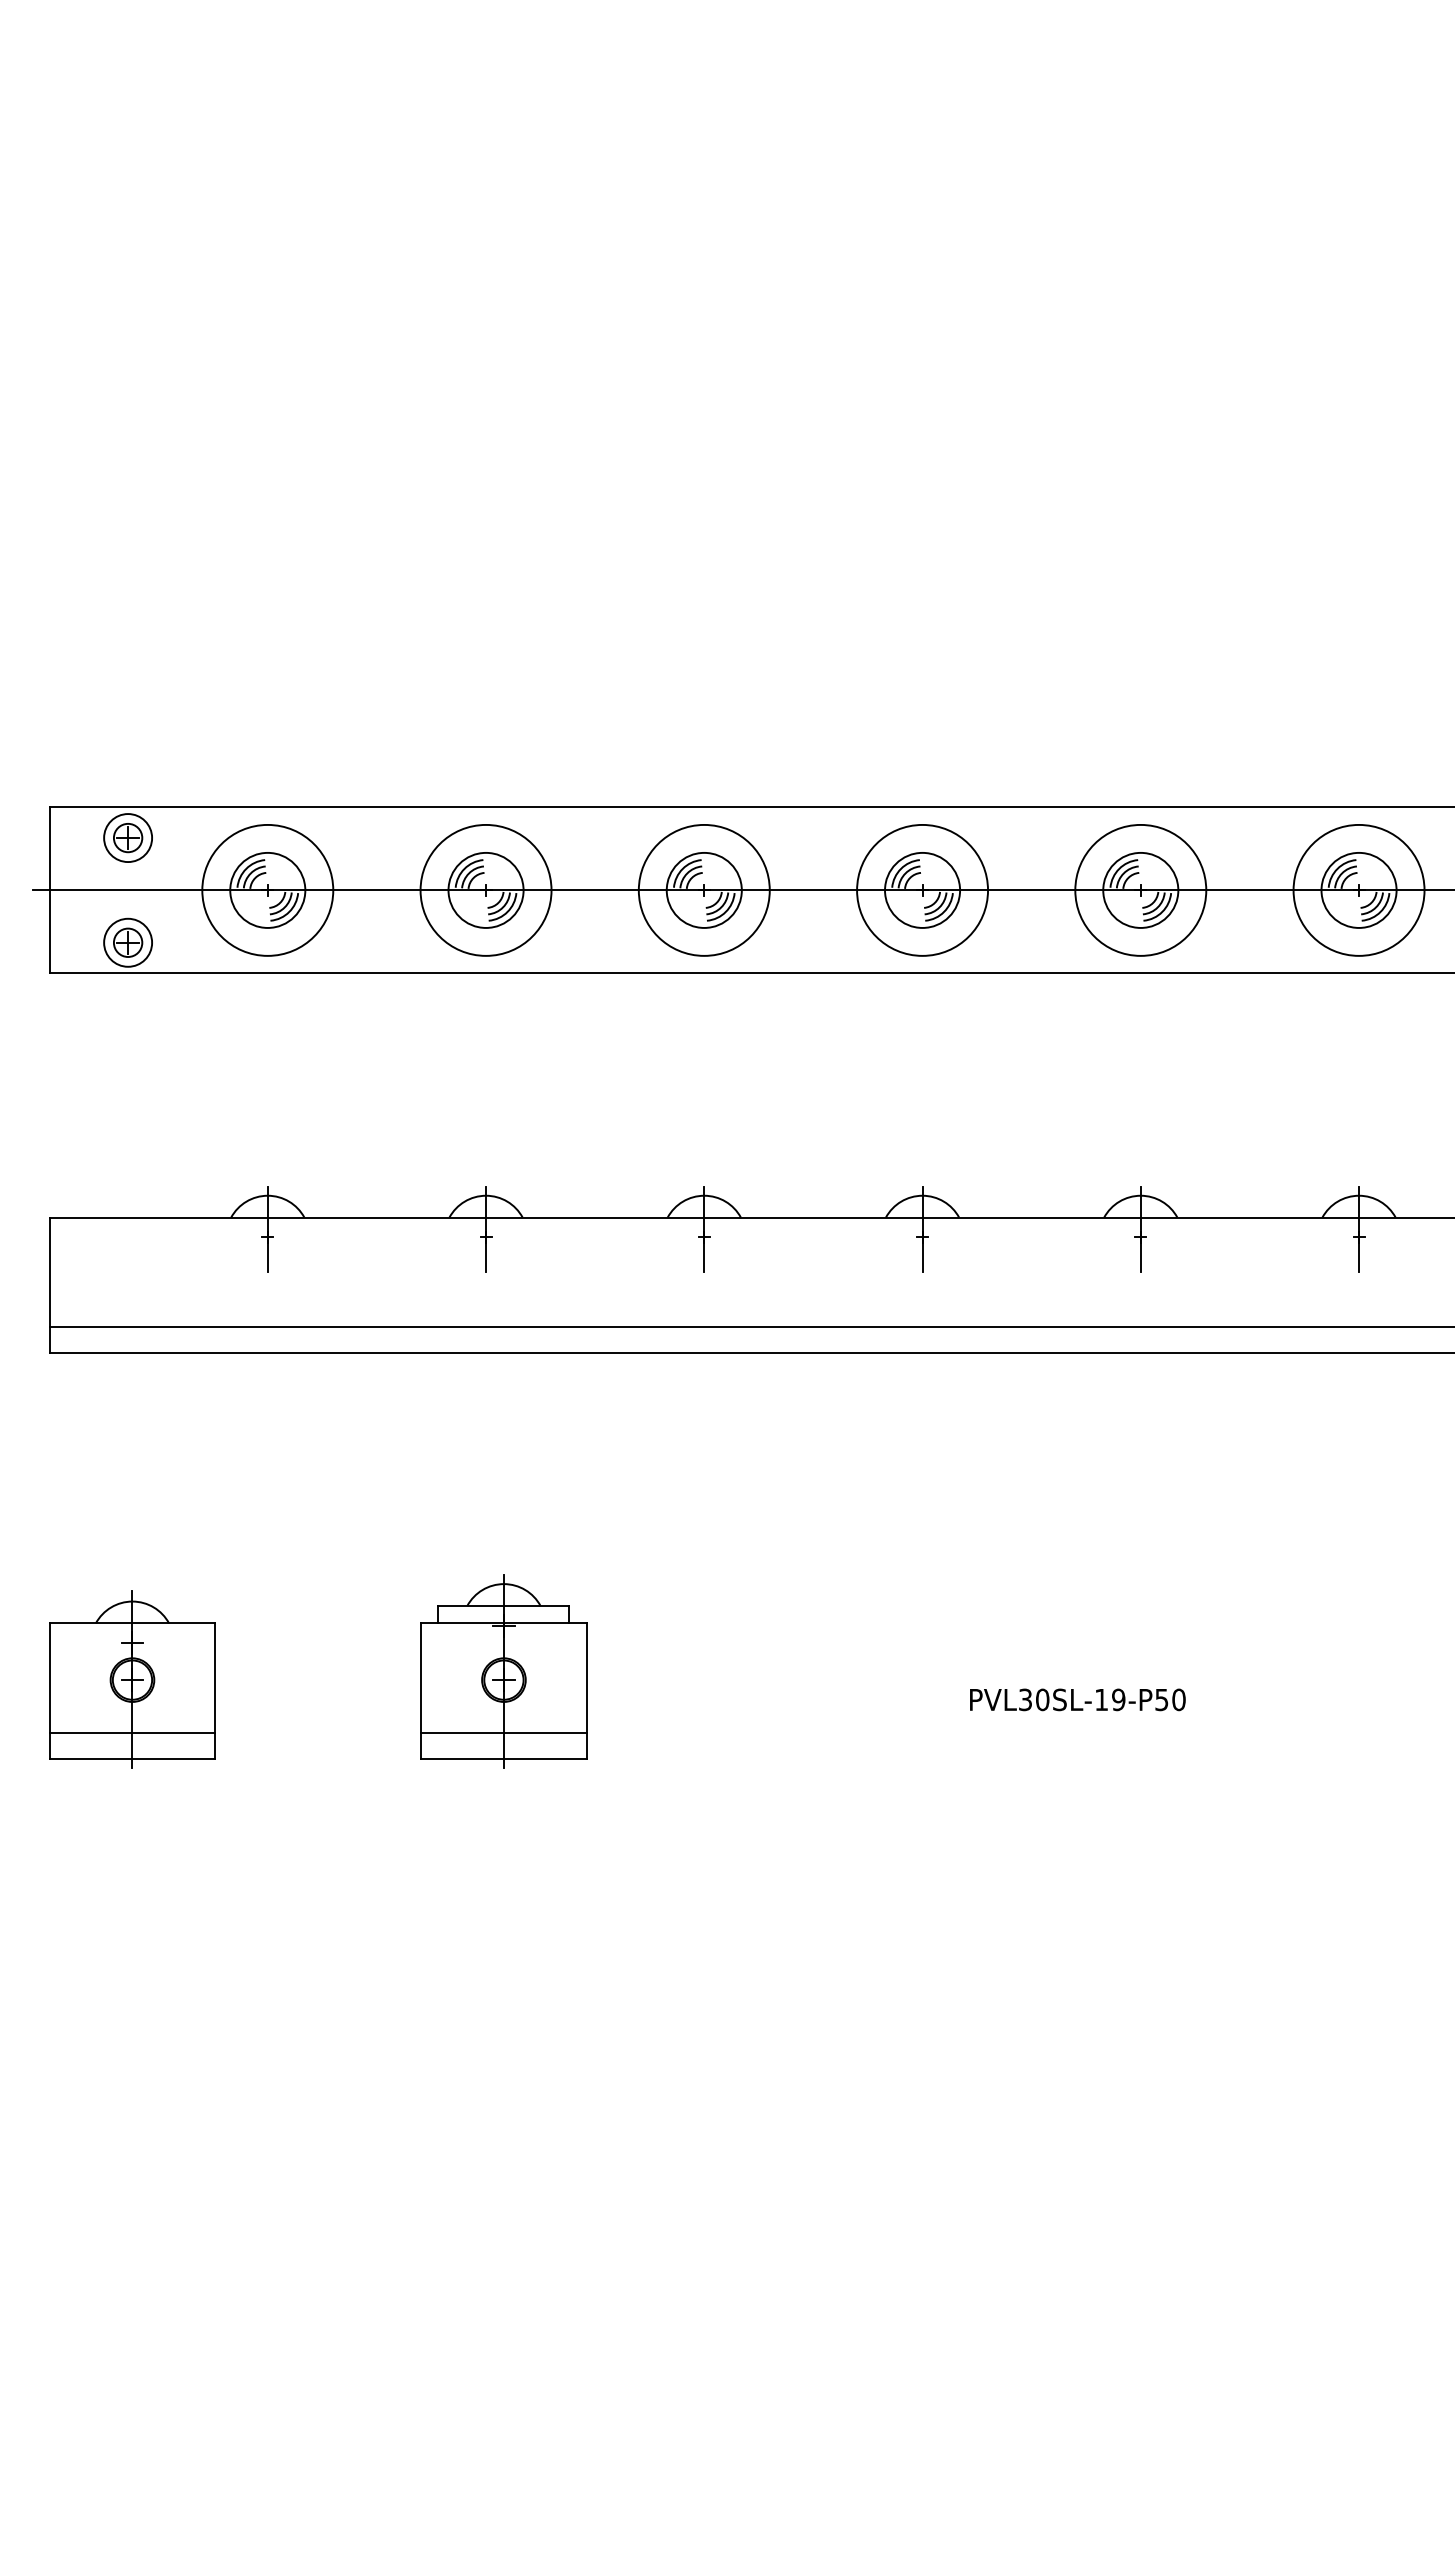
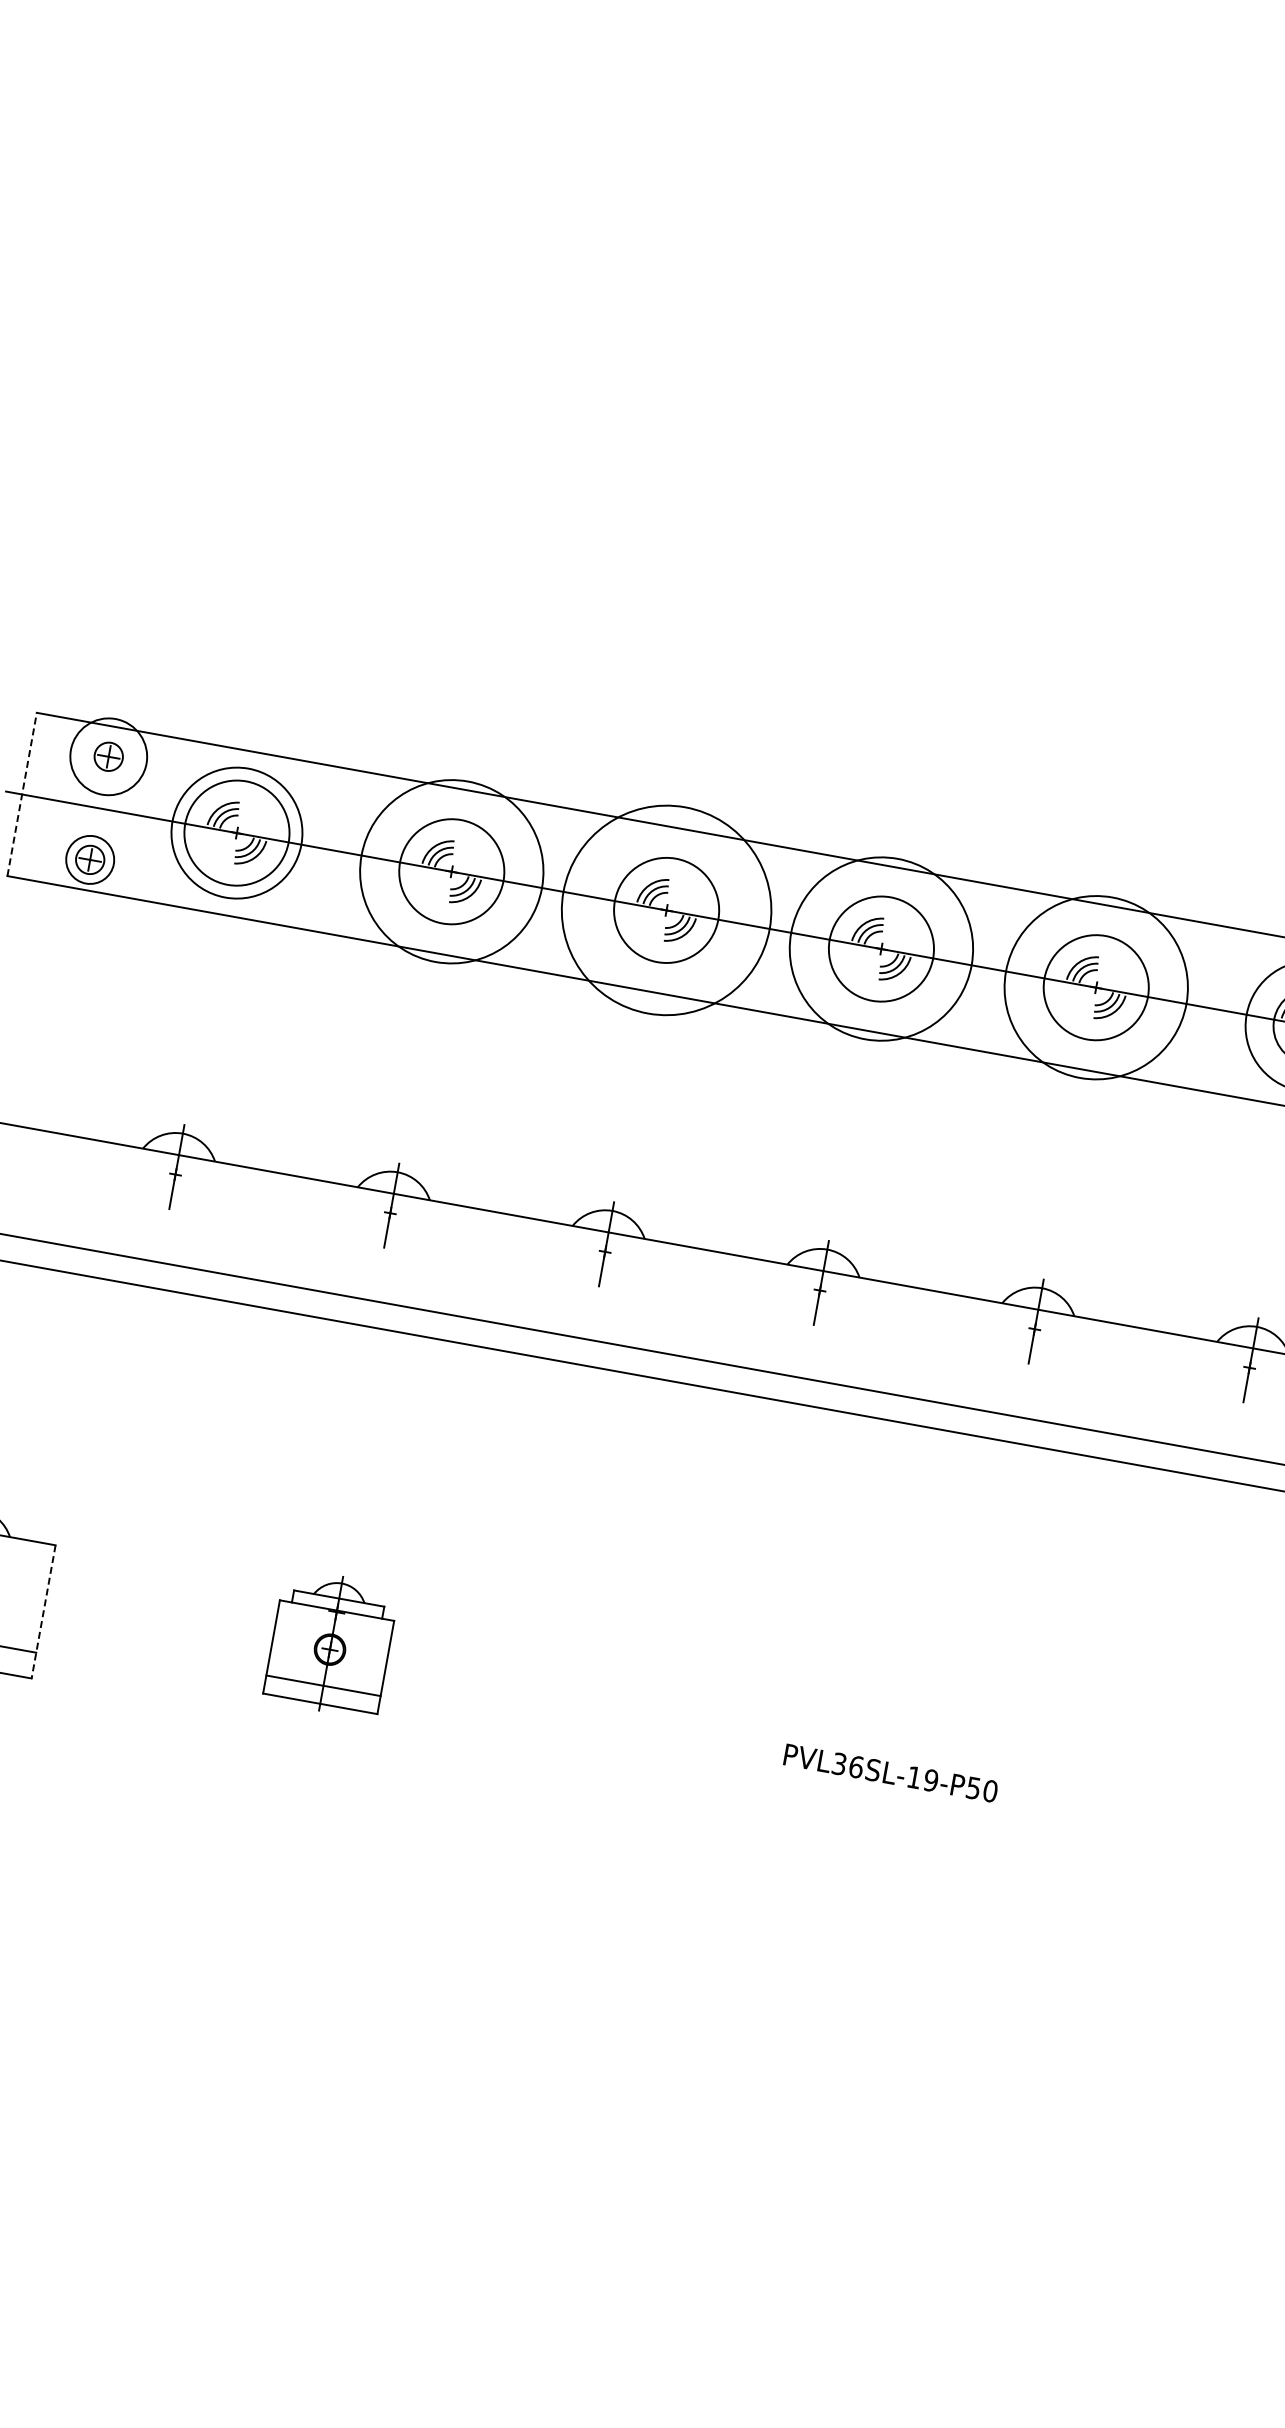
circle: (128, 838) -> (109, 757), size x1.6
circle: (267, 889) -> (236, 832), size x1.4
circle: (485, 889) -> (451, 870), size x1.4
circle: (485, 889) -> (451, 870), size x1.4
circle: (703, 889) -> (665, 909), size x1.4
circle: (703, 889) -> (665, 909), size x1.6
circle: (922, 889) -> (881, 948), size x1.4
circle: (922, 889) -> (881, 948), size x1.4
circle: (1140, 889) -> (1096, 986), size x1.4
circle: (1140, 889) -> (1096, 986), size x1.4
line: (49, 890) -> (22, 794), solid -> dashed
part: (503, 1671) -> (330, 1643), size x0.7
line: (215, 1691) -> (43, 1612), solid -> dashed
text: (1042, 1699) -> (856, 1766), PVL30SL-19-P50 -> PVL36SL-19-P50

